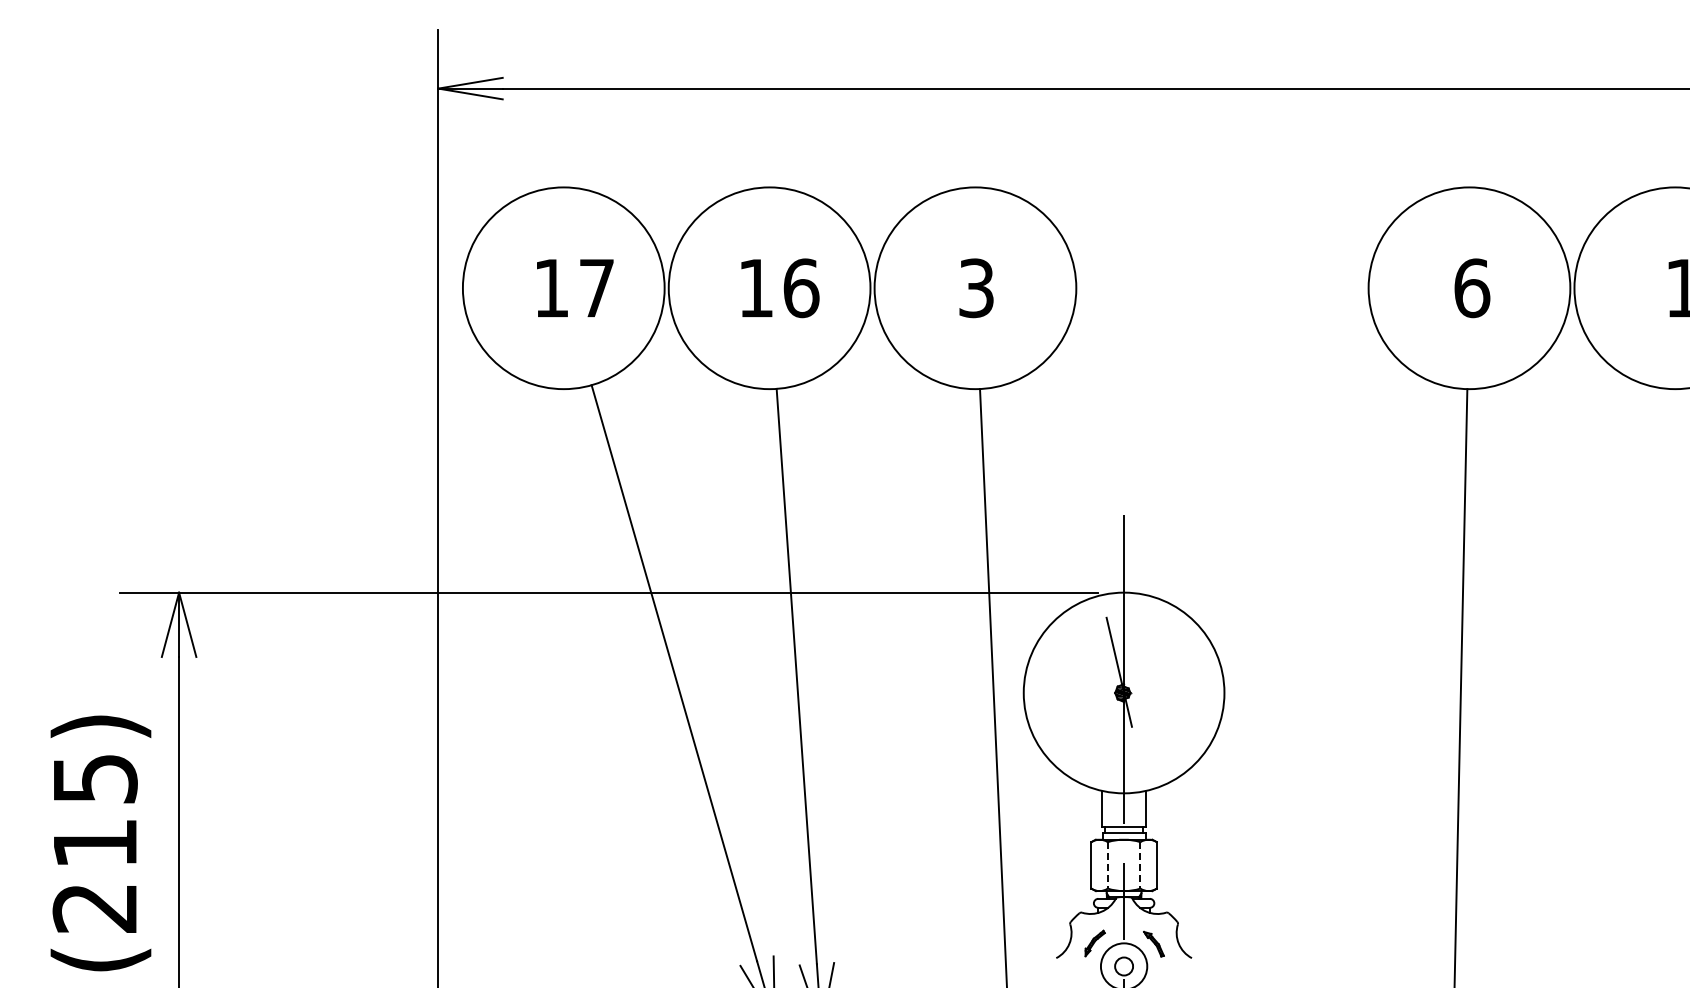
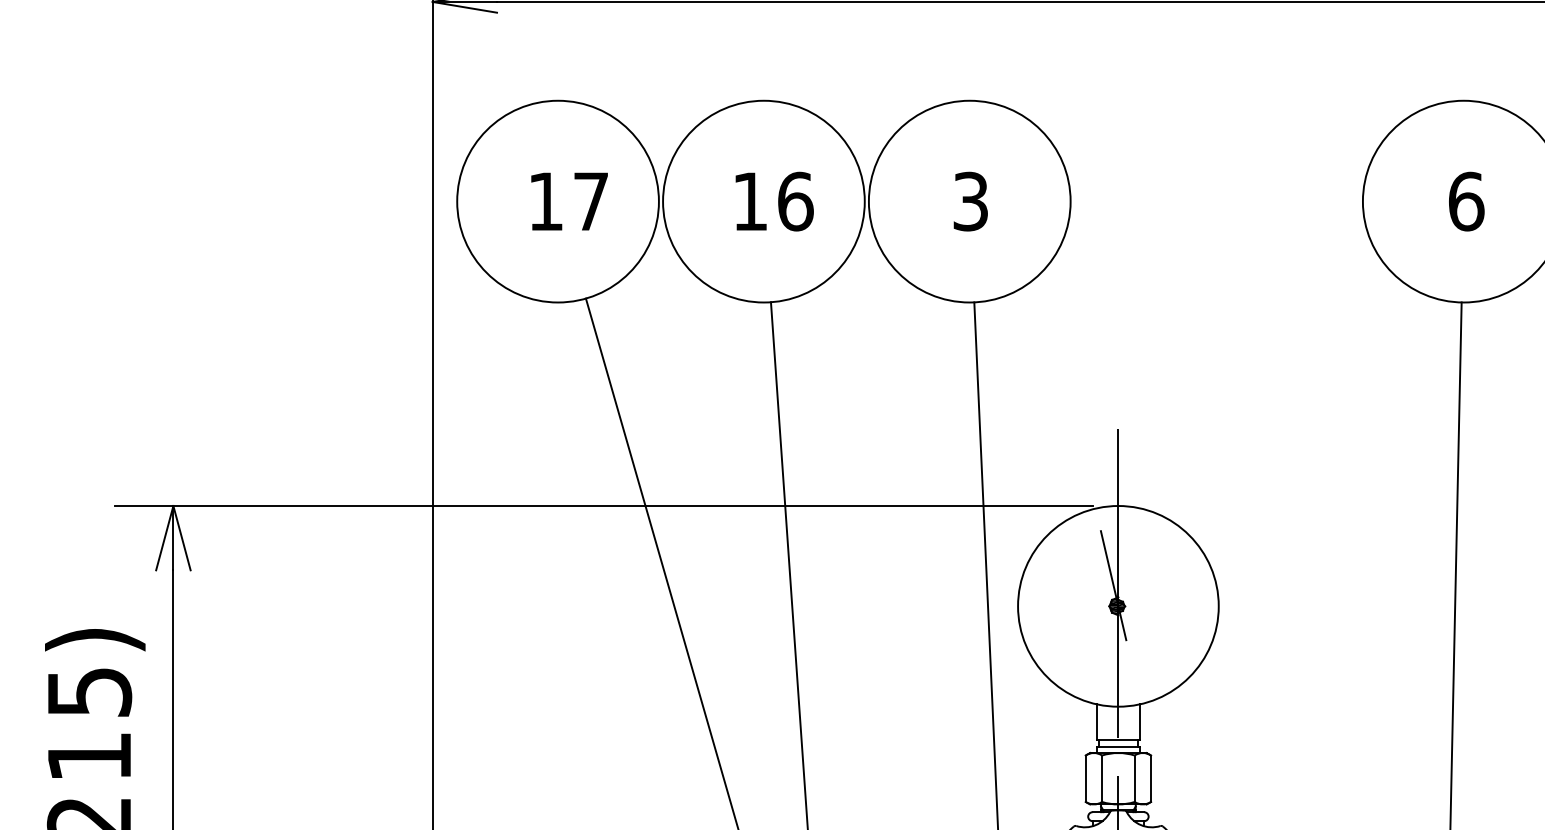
line: (1107, 865) -> (1101, 778), dashed -> solid
line: (1140, 865) -> (1134, 778), dashed -> solid

